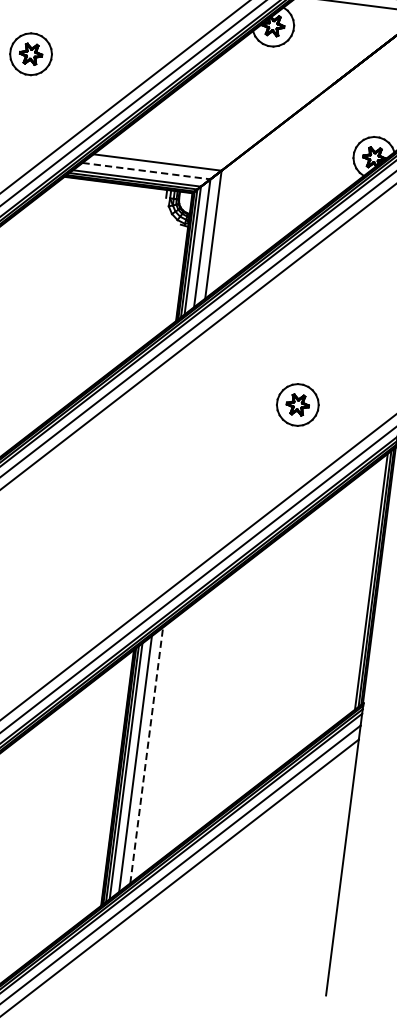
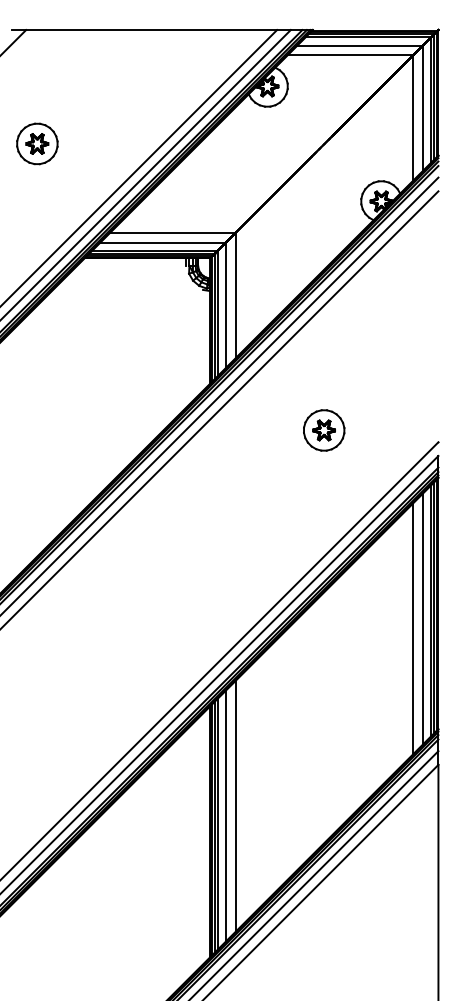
line: (146, 171) -> (163, 242), dashed -> solid
part: (298, 405) -> (324, 430), moved
line: (361, 588) -> (422, 618), added
line: (351, 597) -> (413, 628), added
line: (146, 754) -> (235, 805), dashed -> solid

